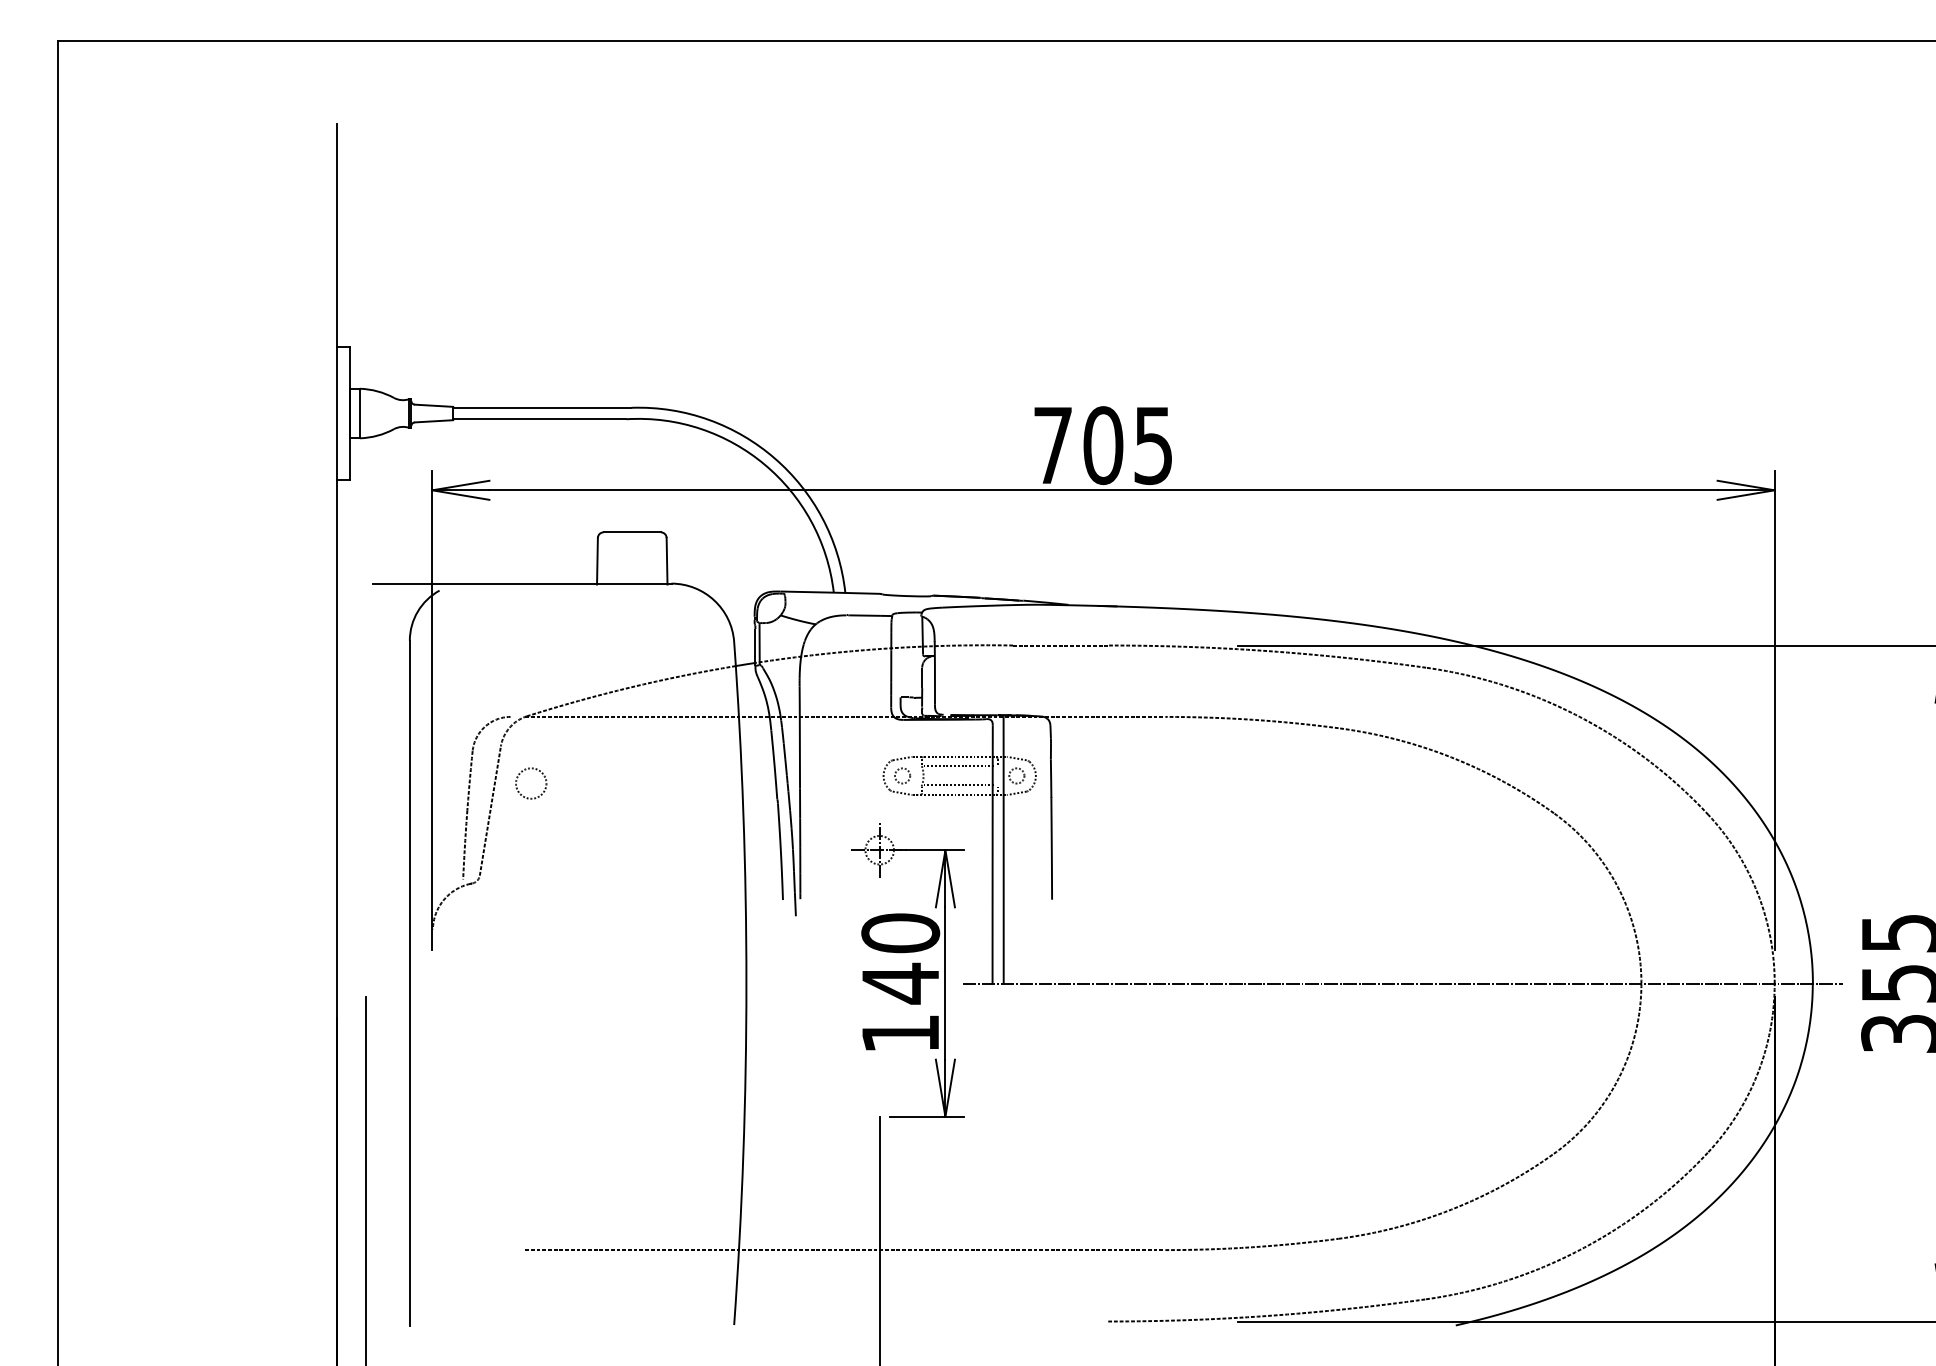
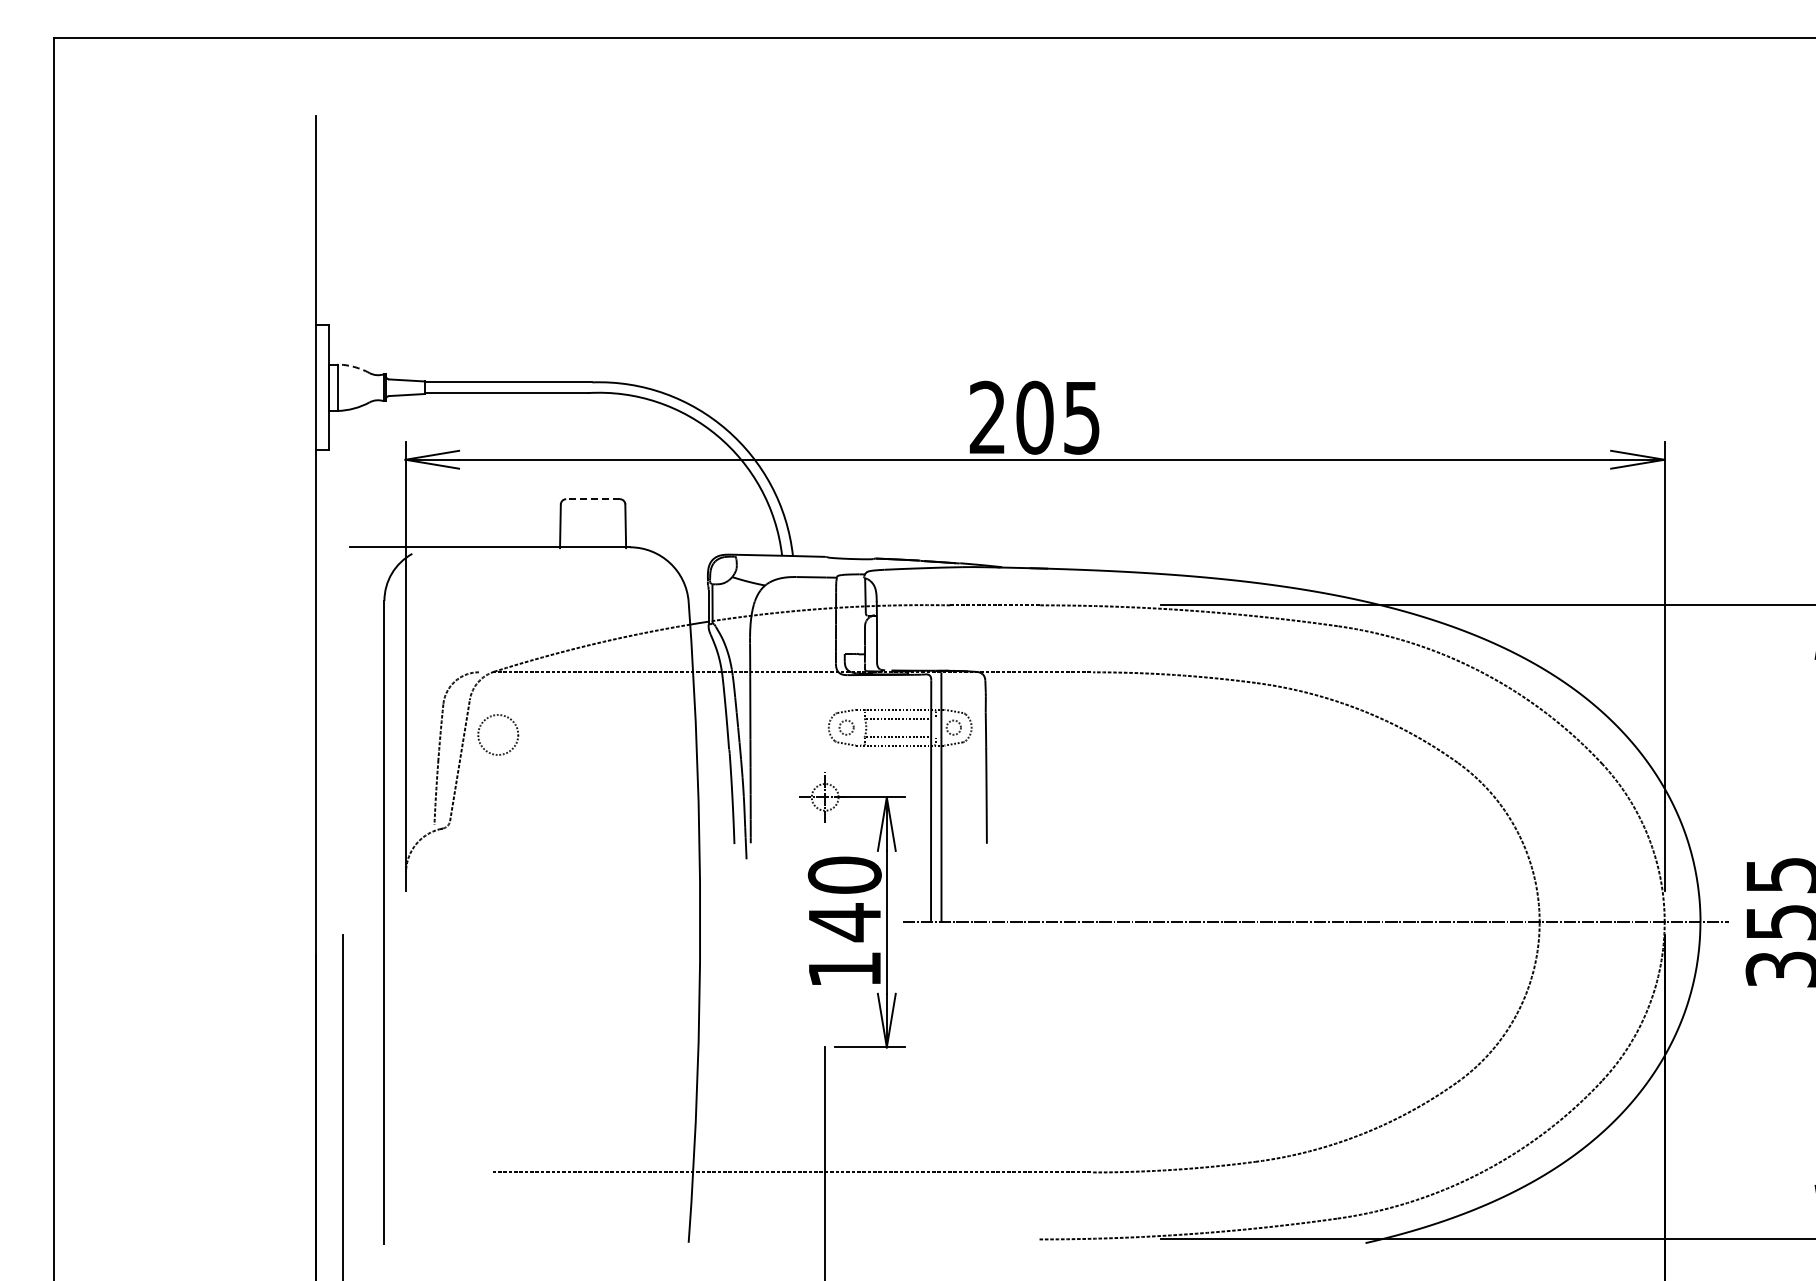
arc: (377, 390) -> (354, 366), solid -> dashed
text: (1052, 444) -> (987, 416), 705 -> 205
line: (632, 532) -> (593, 499), solid -> dashed
circle: (531, 783) -> (498, 734), size x1.4

